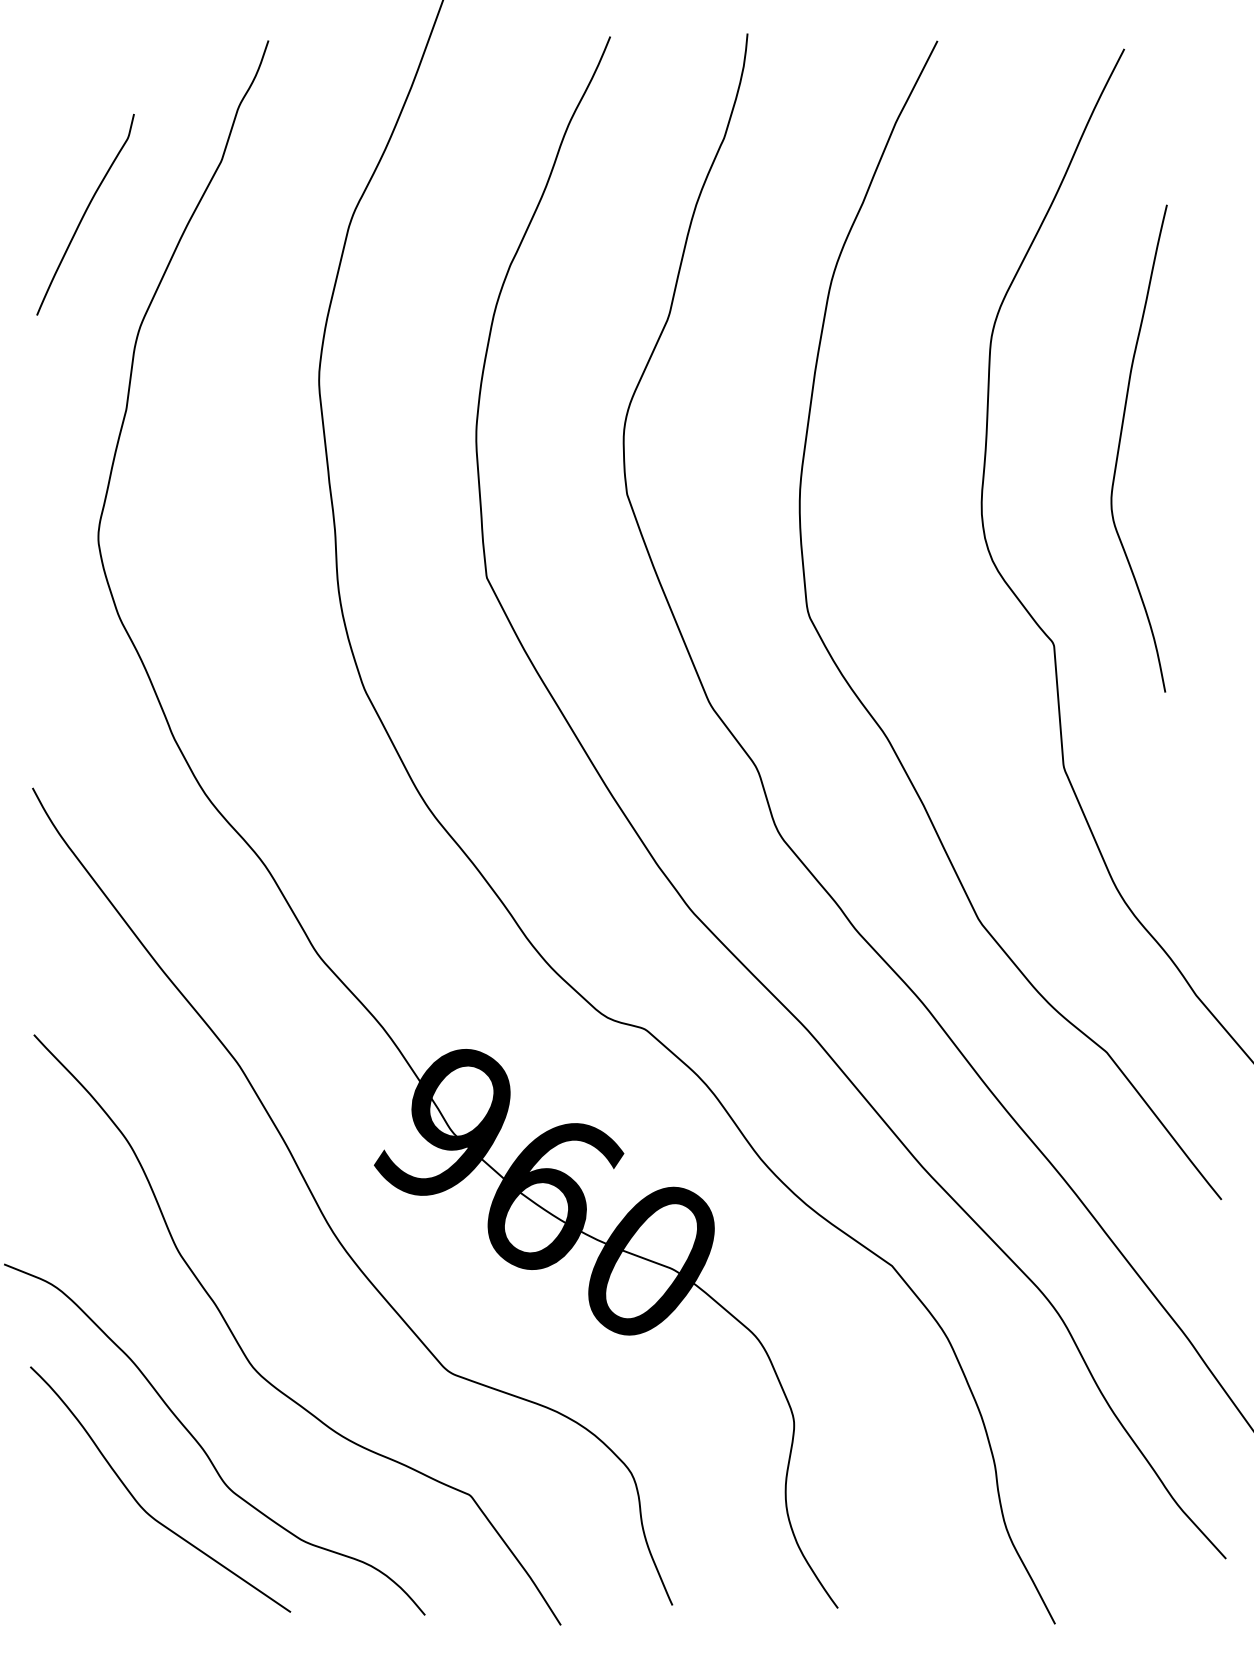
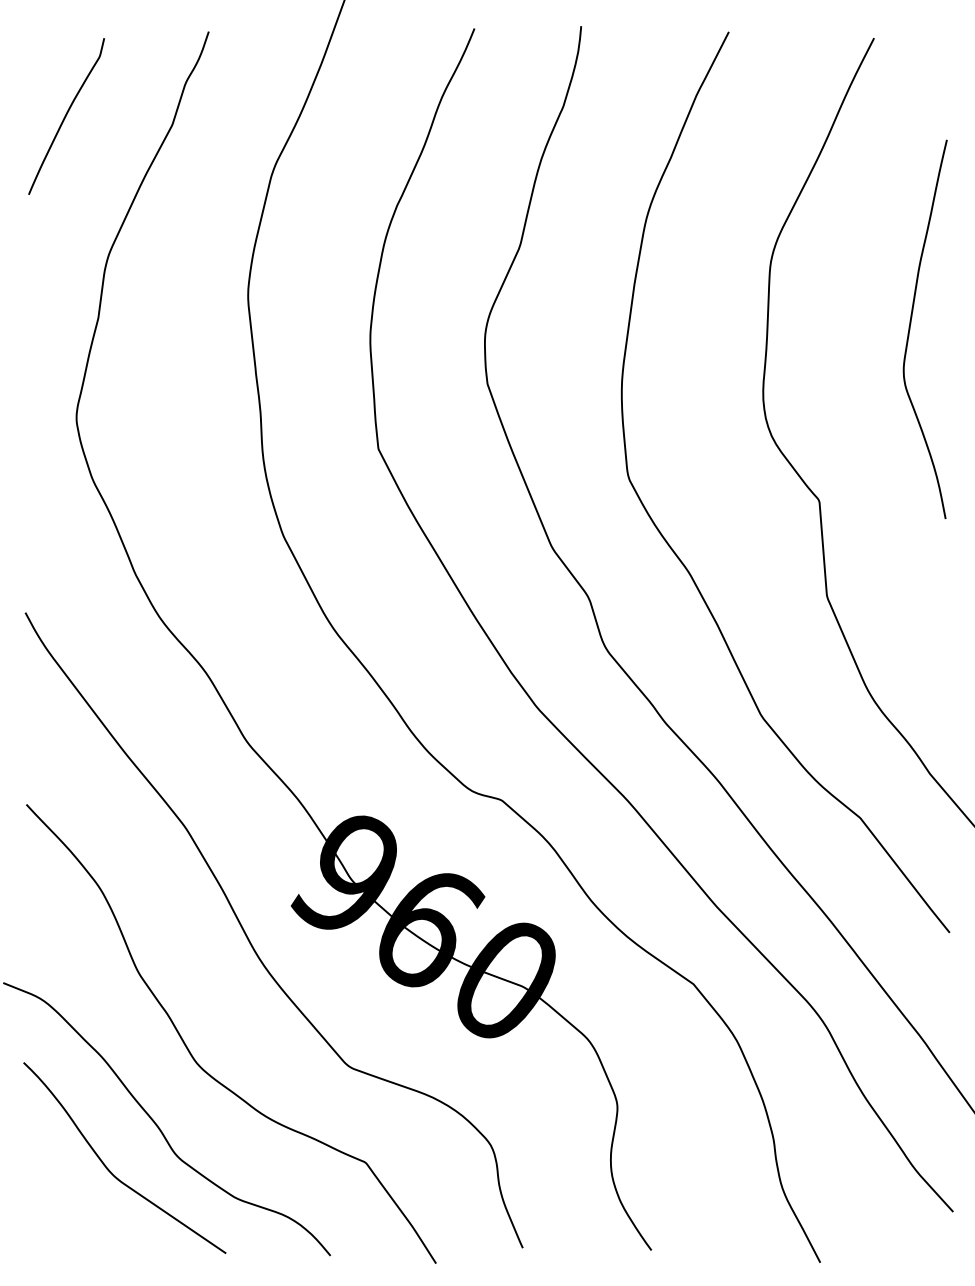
curve: (85, 214) -> (66, 116), moved
curve: (1120, 444) -> (910, 326), moved

